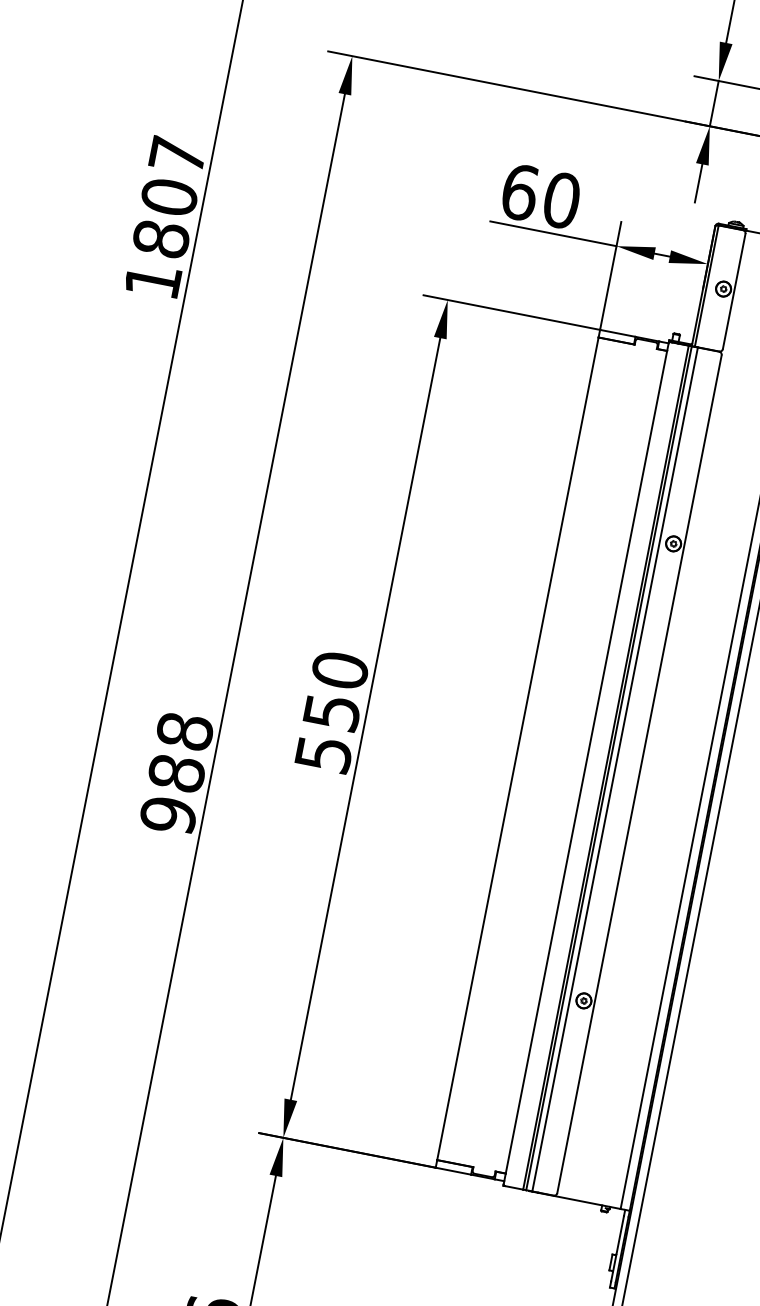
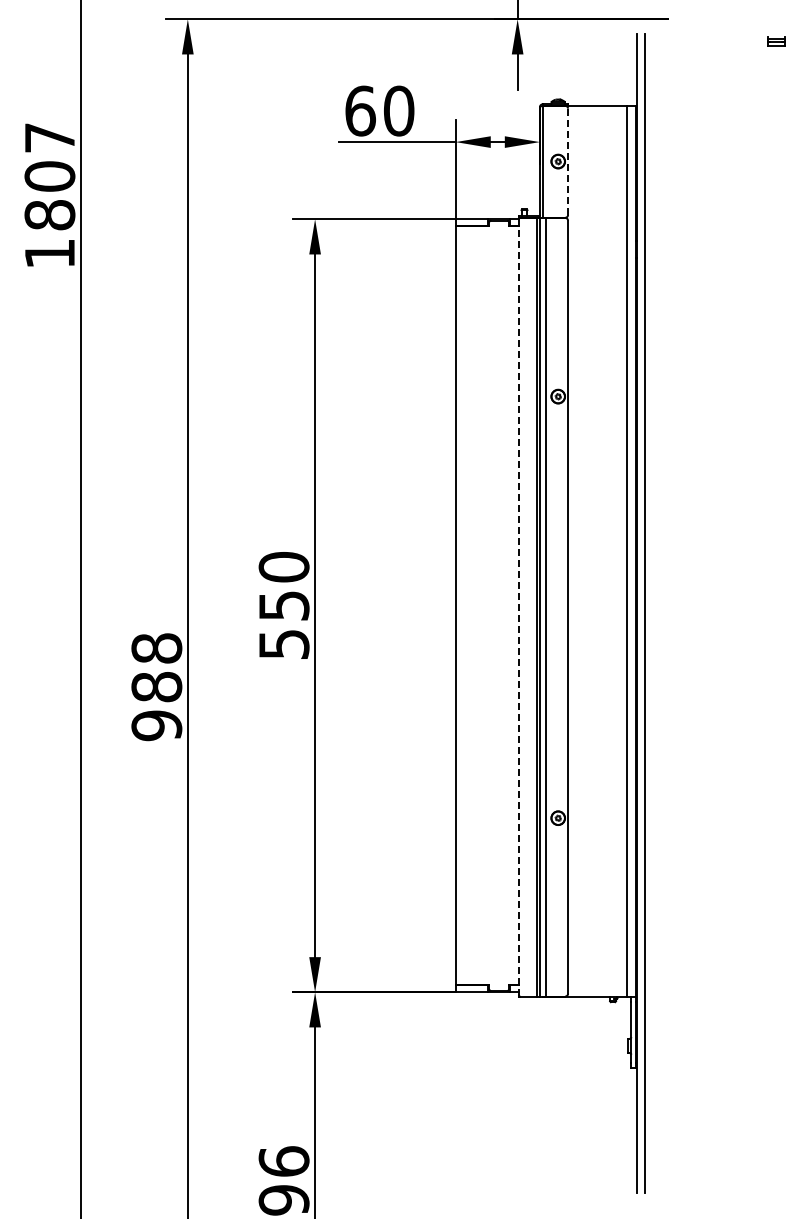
line: (734, 292) -> (568, 162), solid -> dashed
line: (585, 764) -> (518, 607), solid -> dashed

